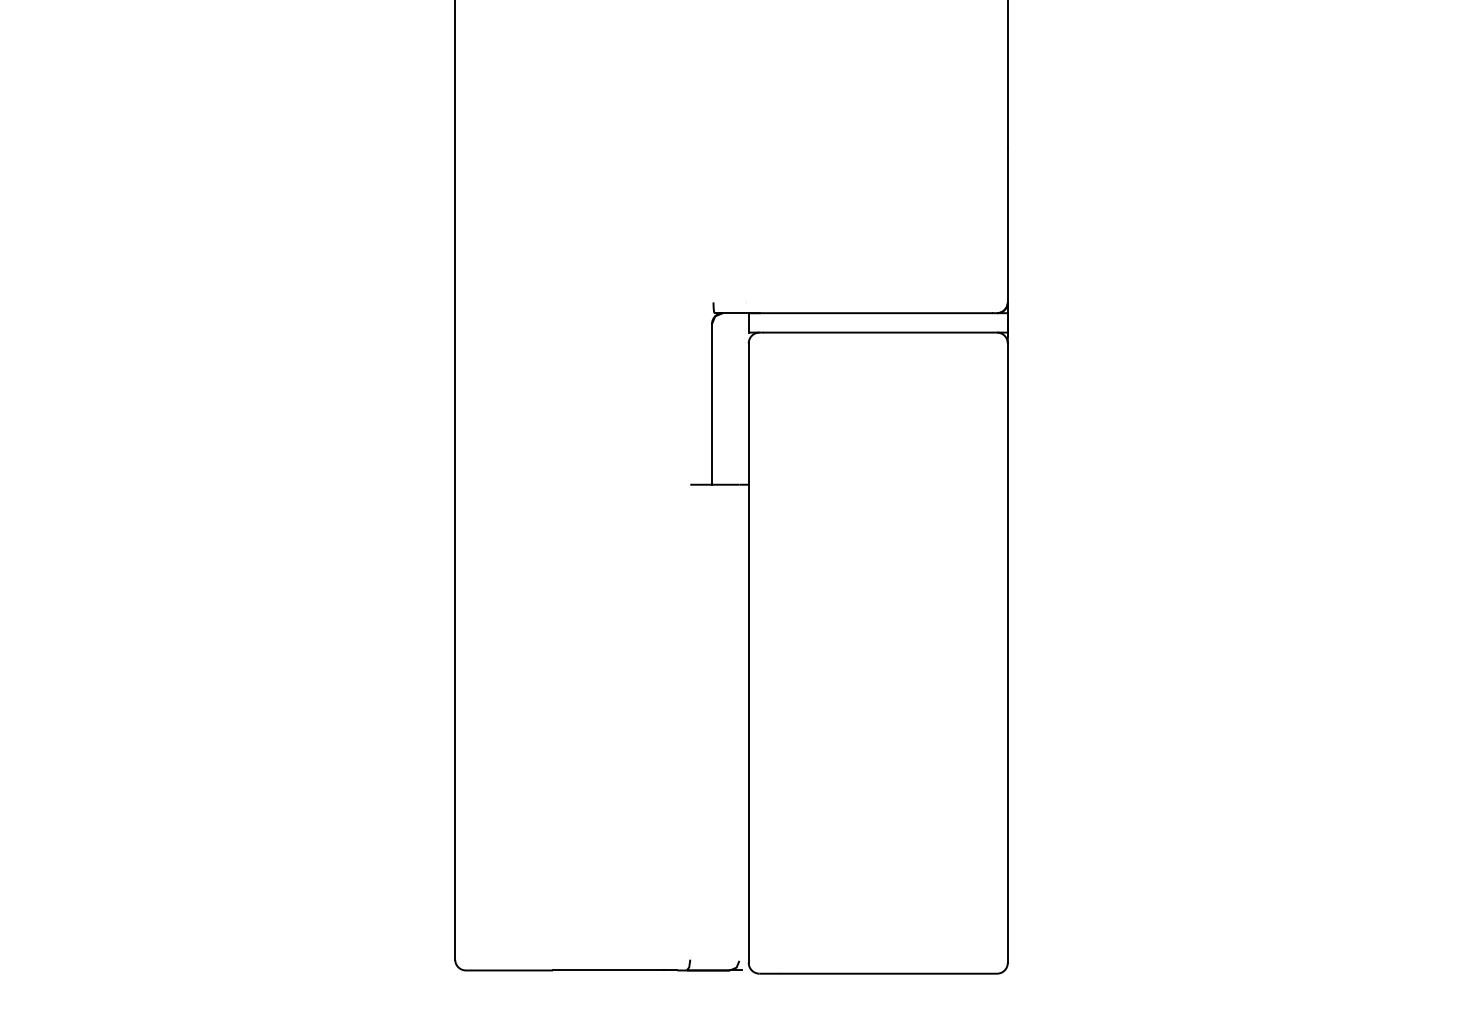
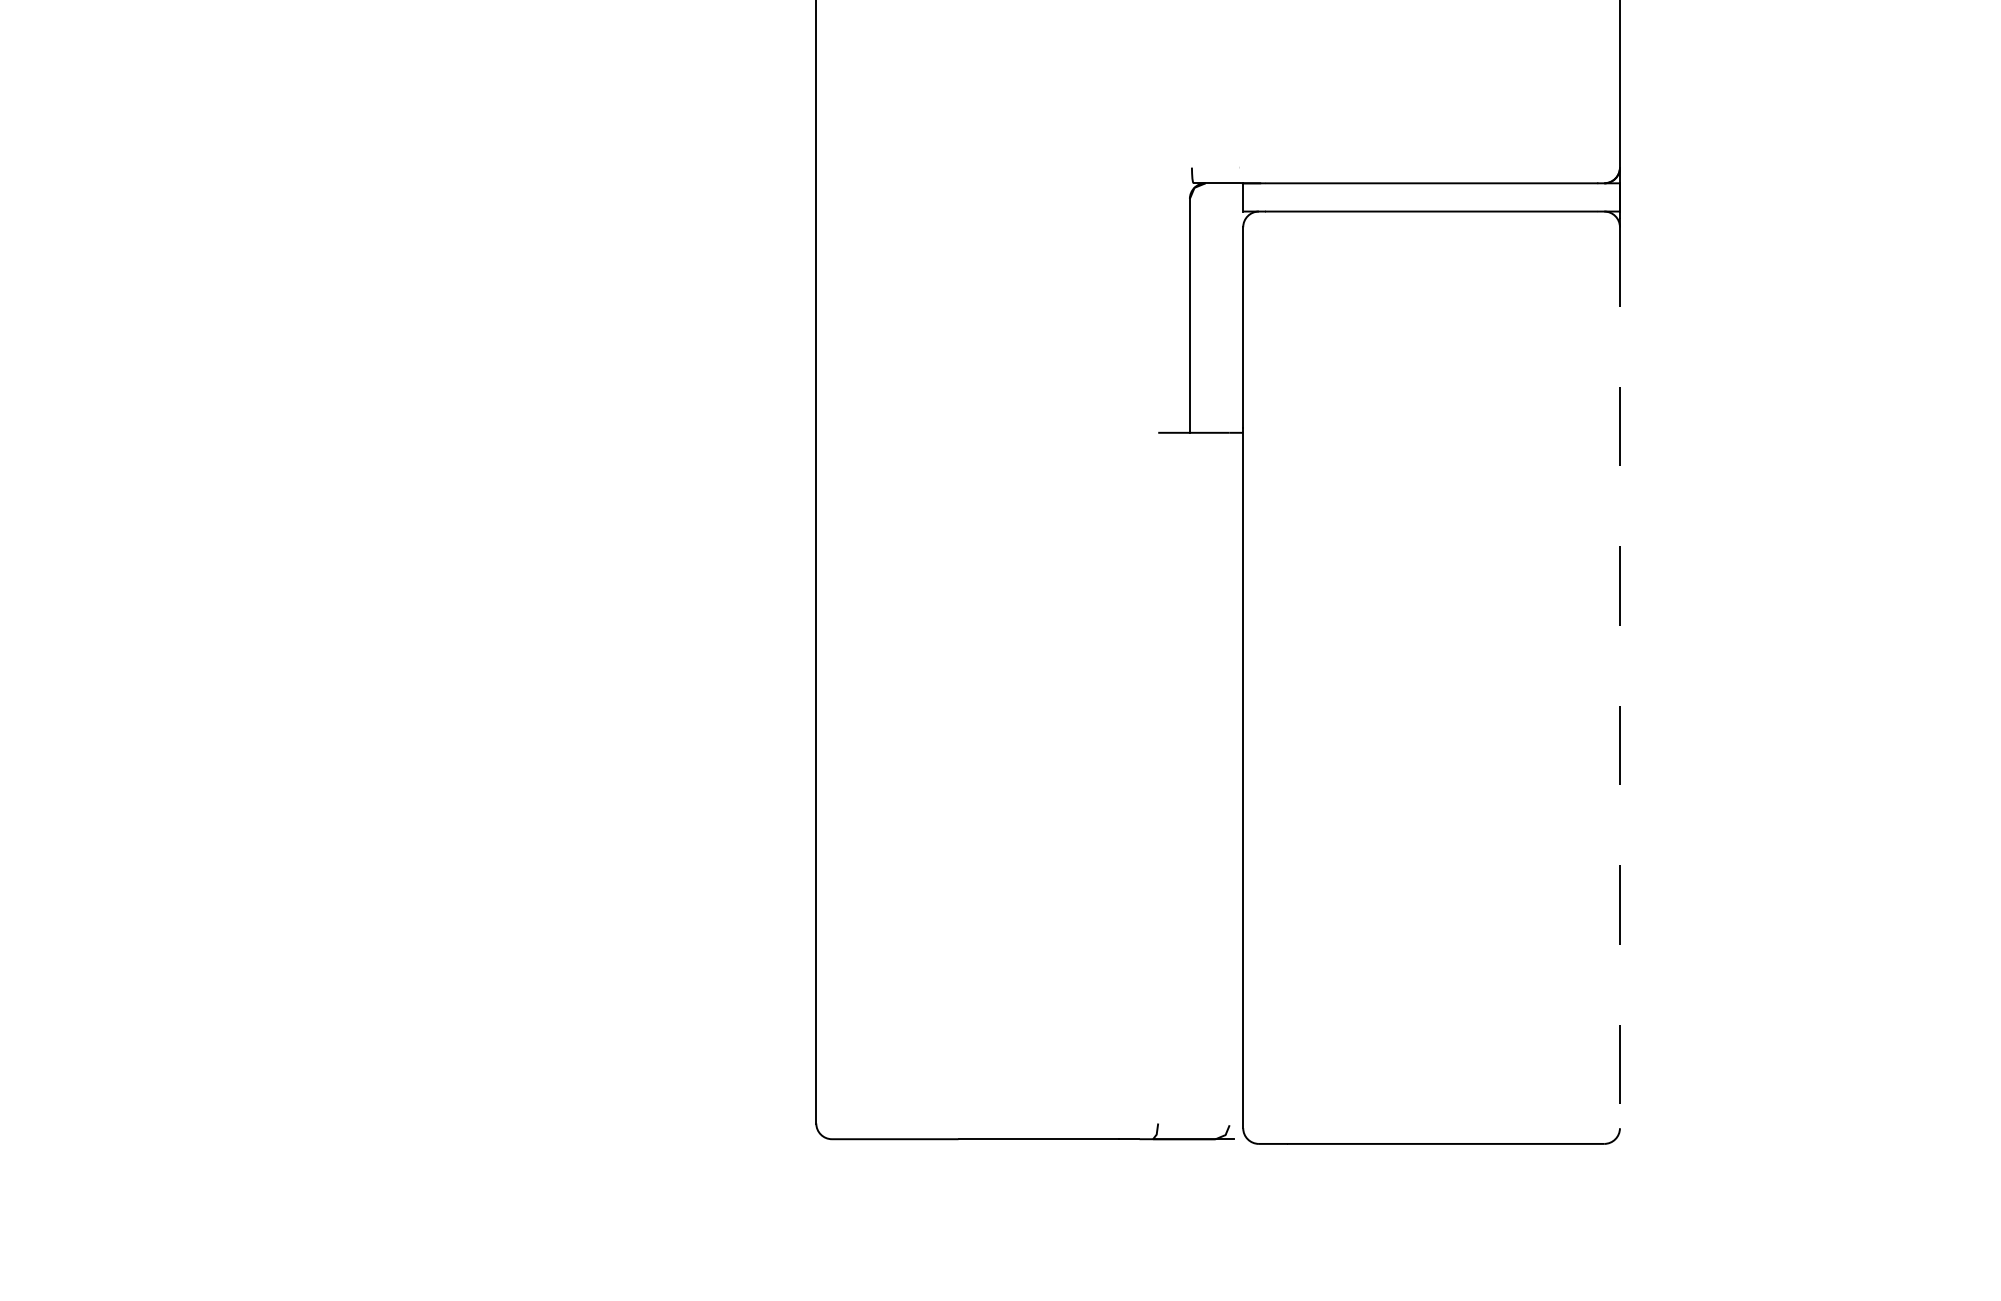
line: (1007, 653) -> (1619, 678), solid -> dashed

